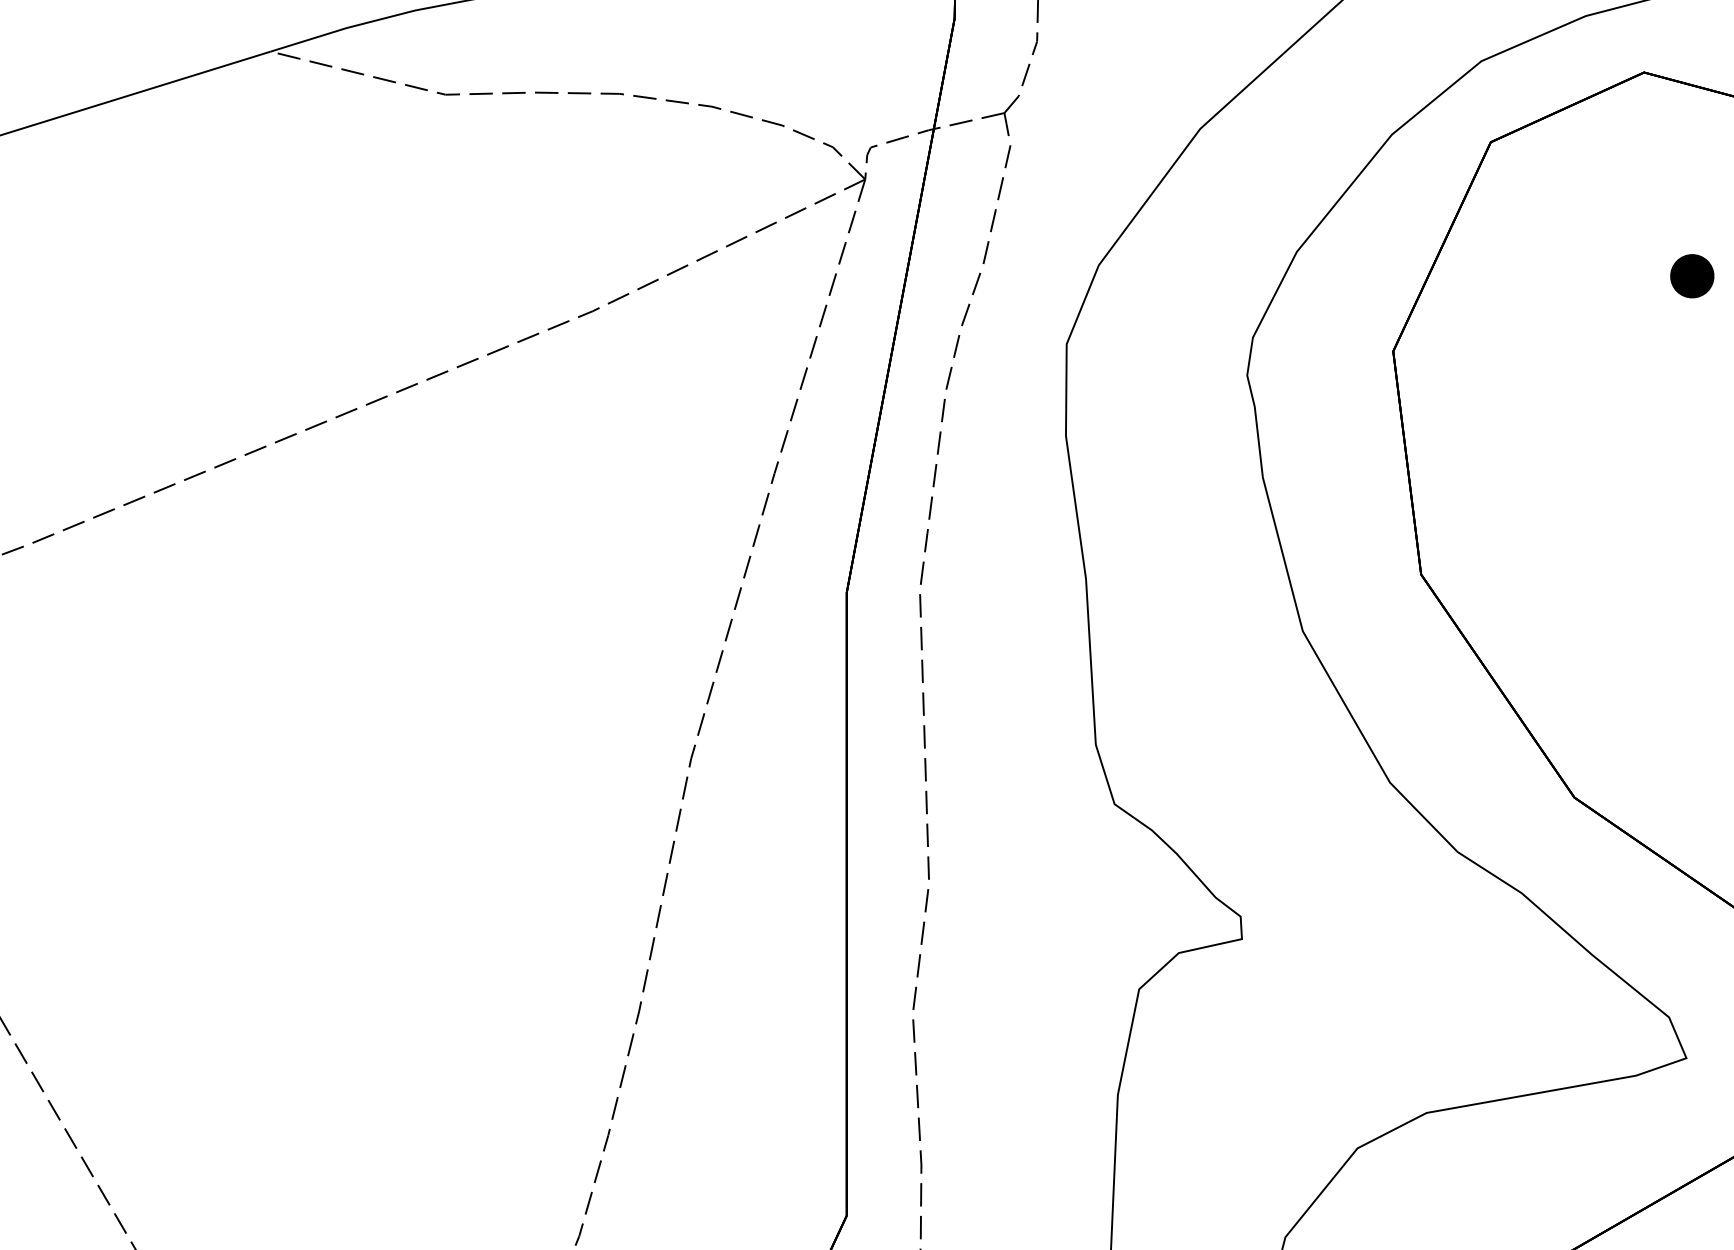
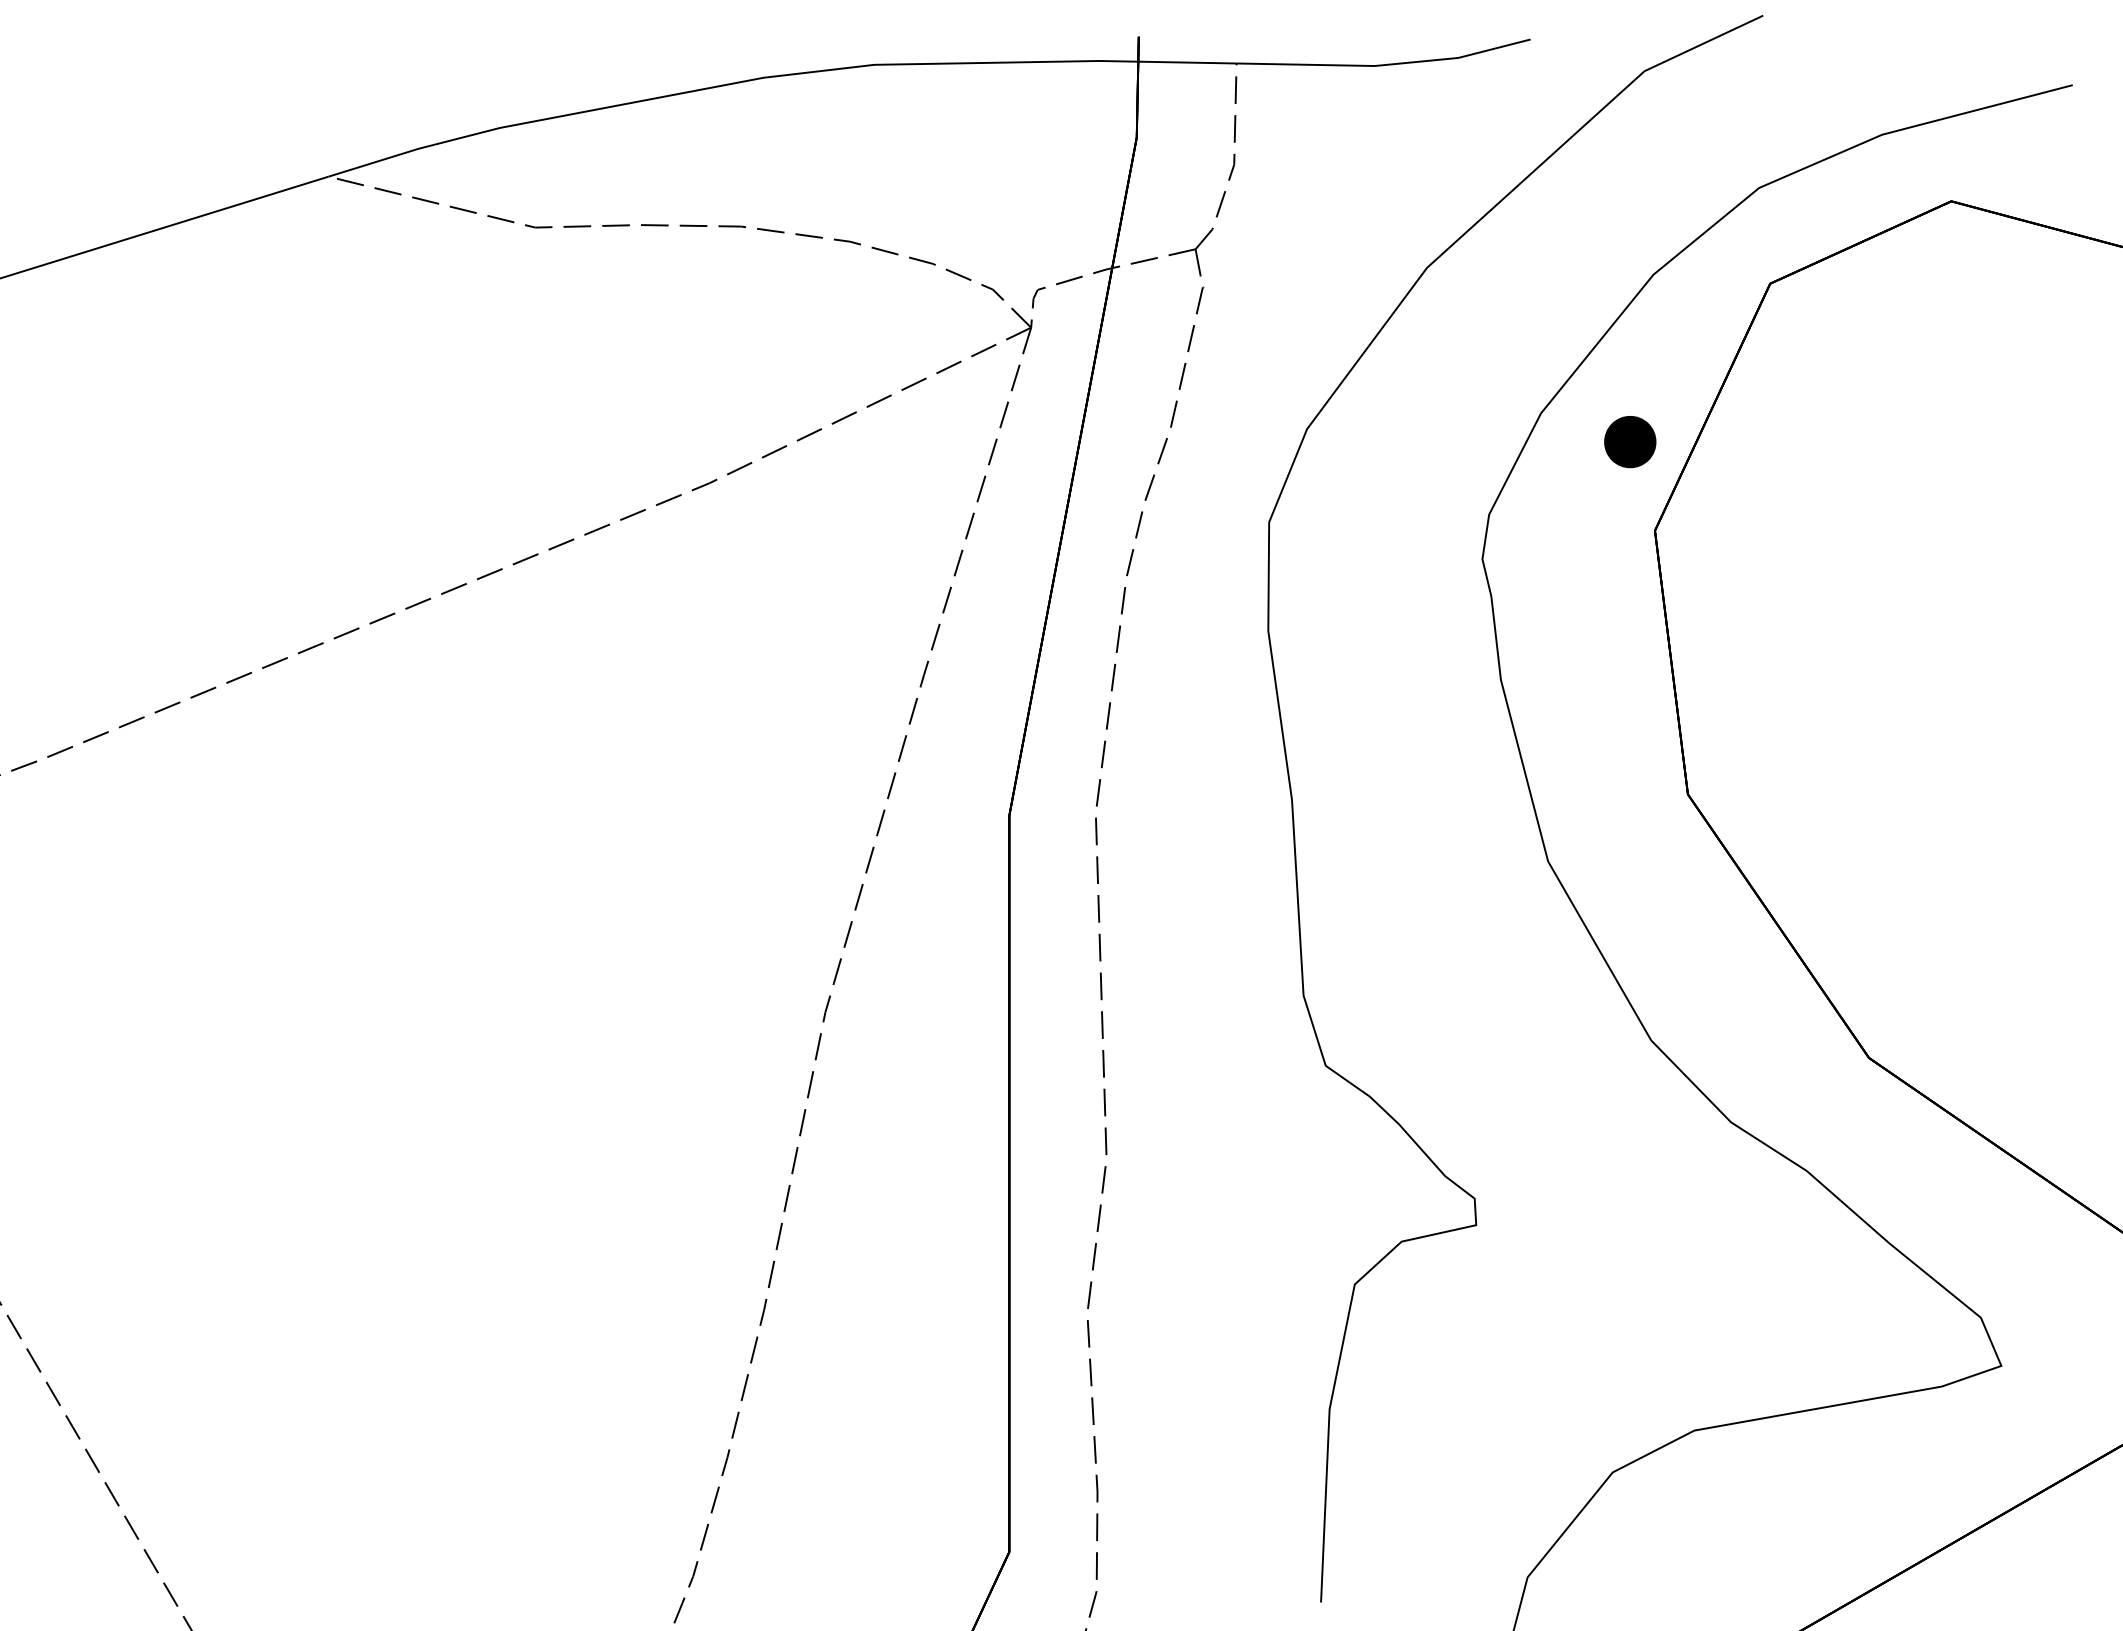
part: (1692, 276) -> (1630, 442), moved

